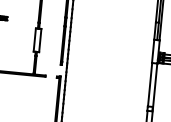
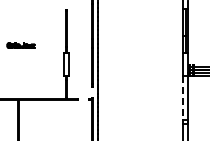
line: (149, 85) -> (182, 98), solid -> dashed

